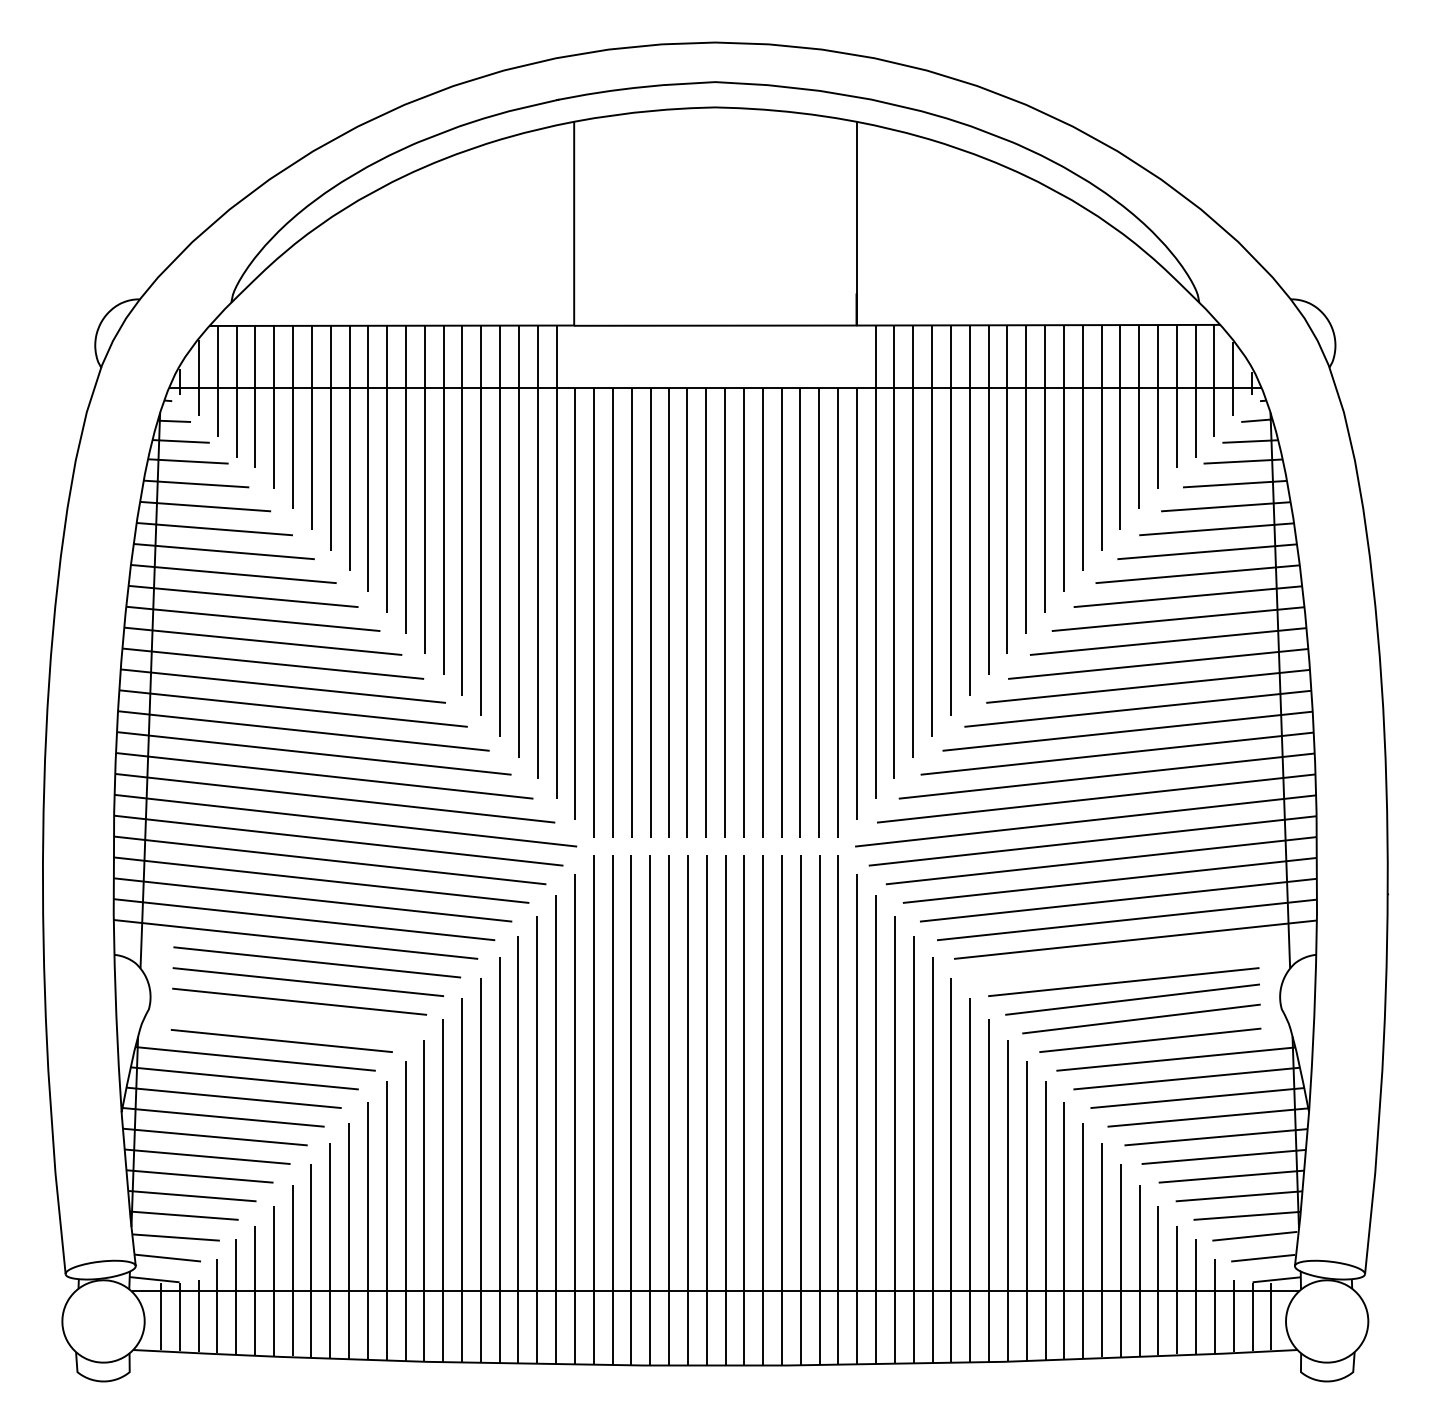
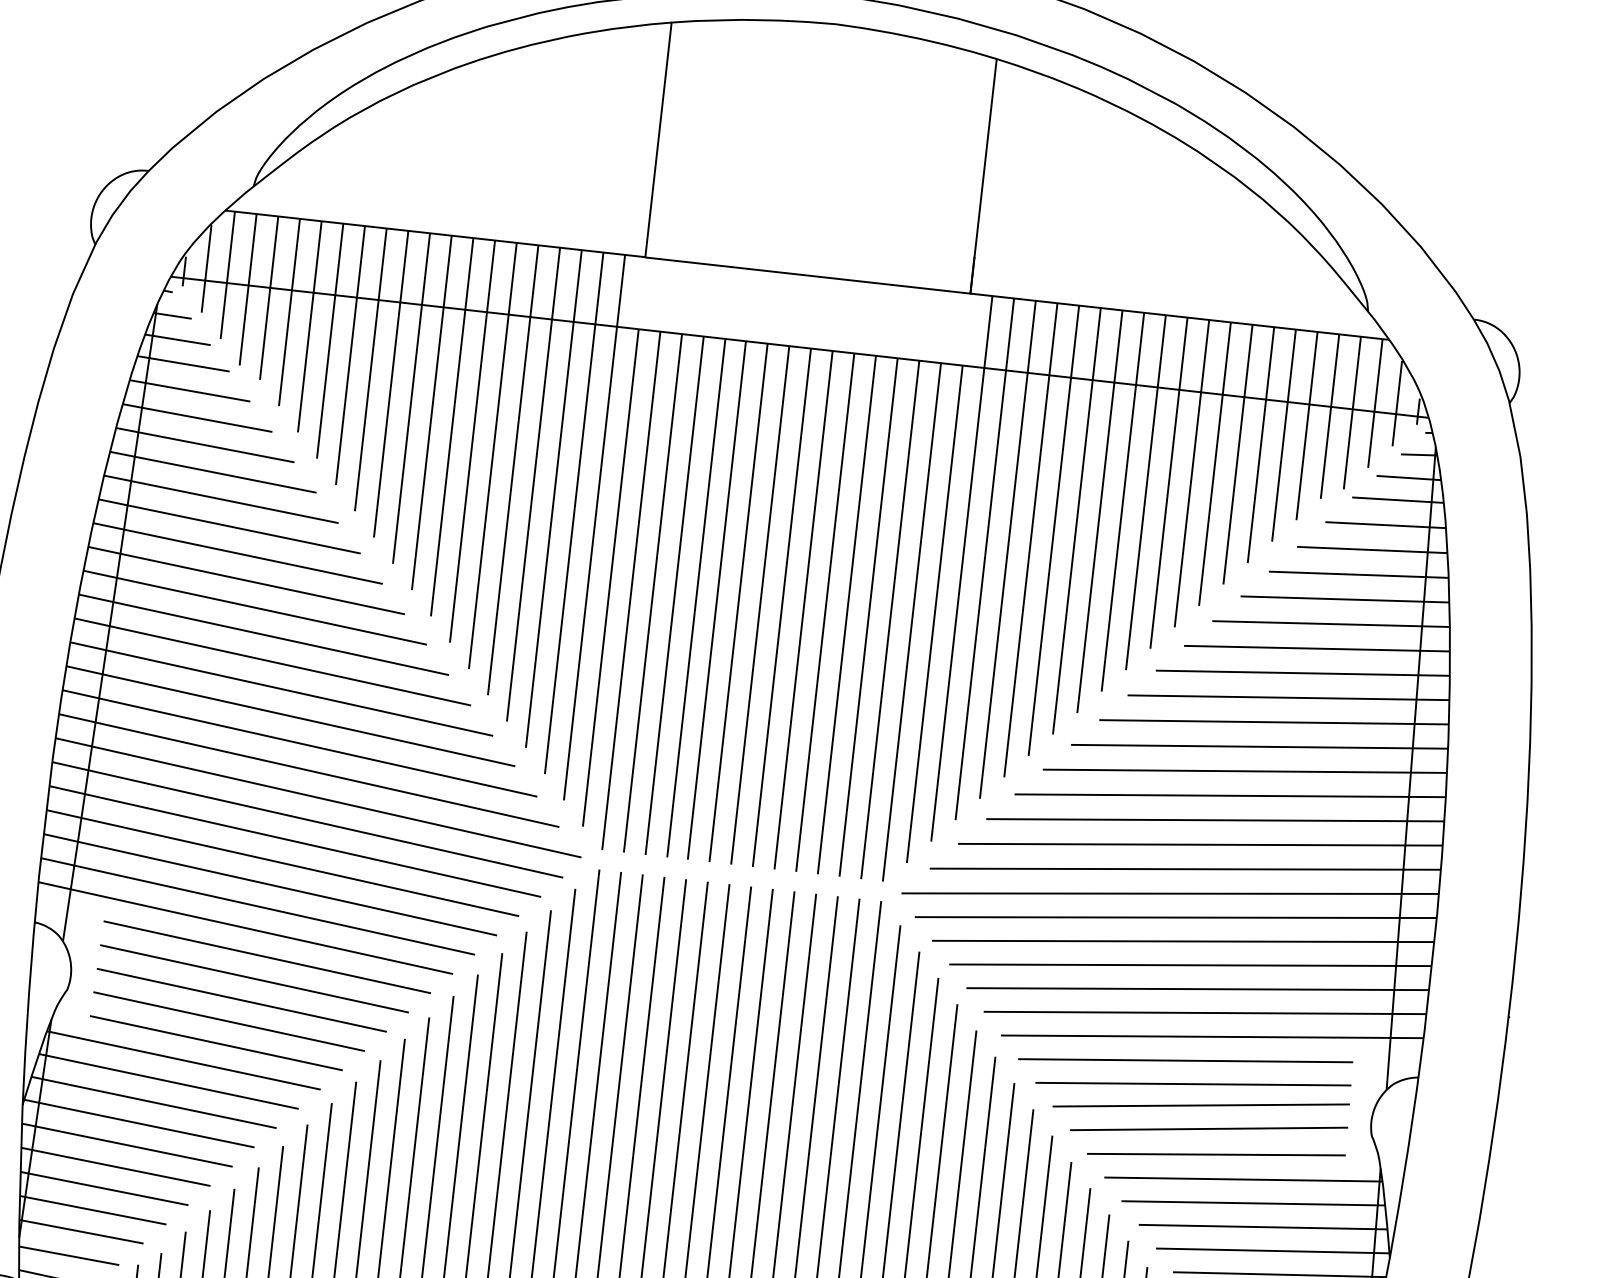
line: (1114, 962) -> (1185, 1060), added
line: (290, 1021) -> (228, 1021), added

